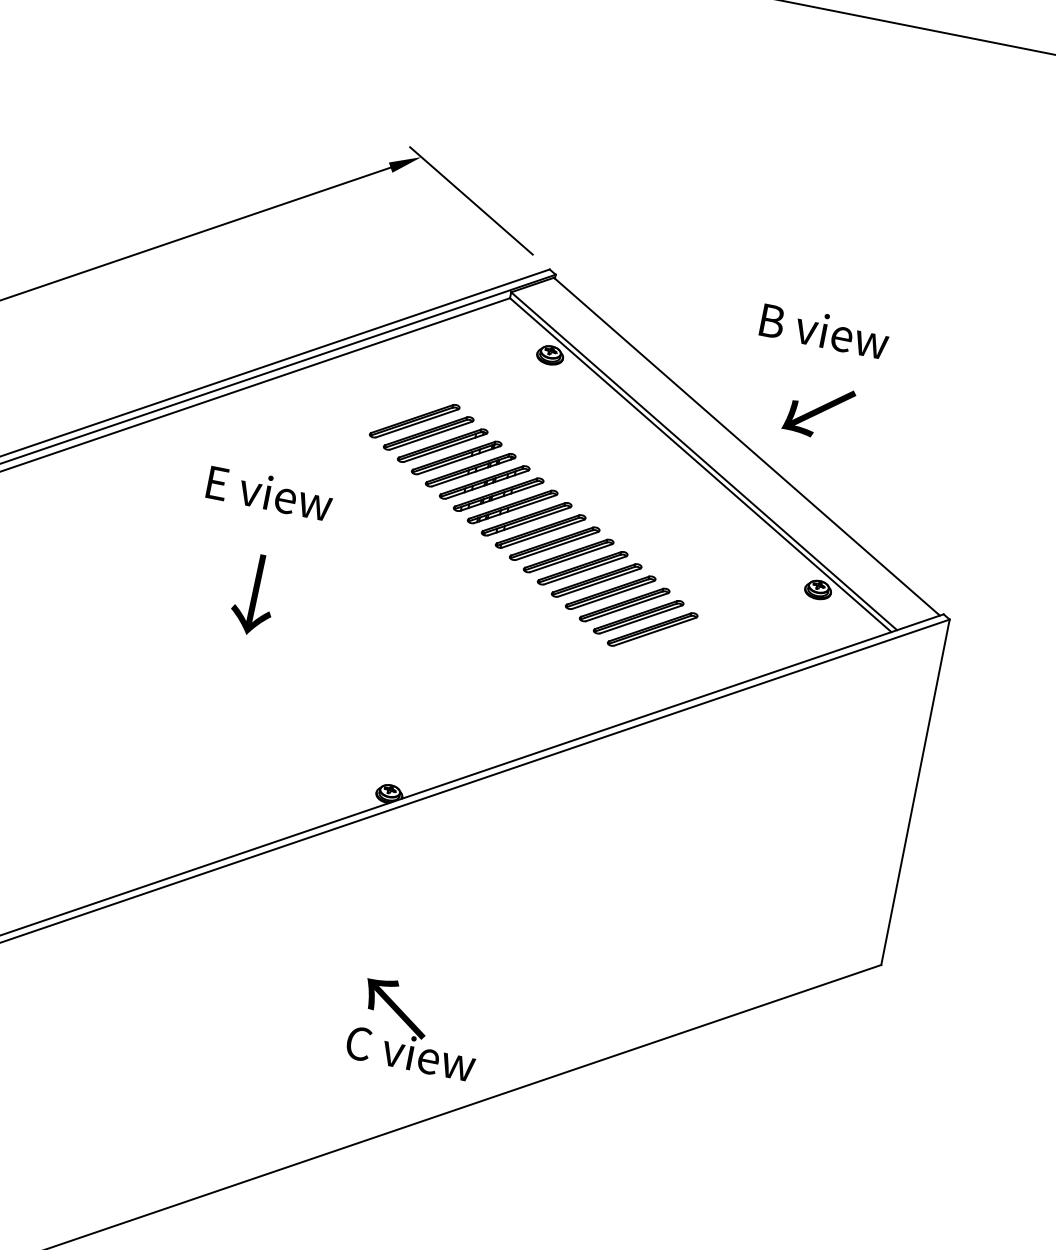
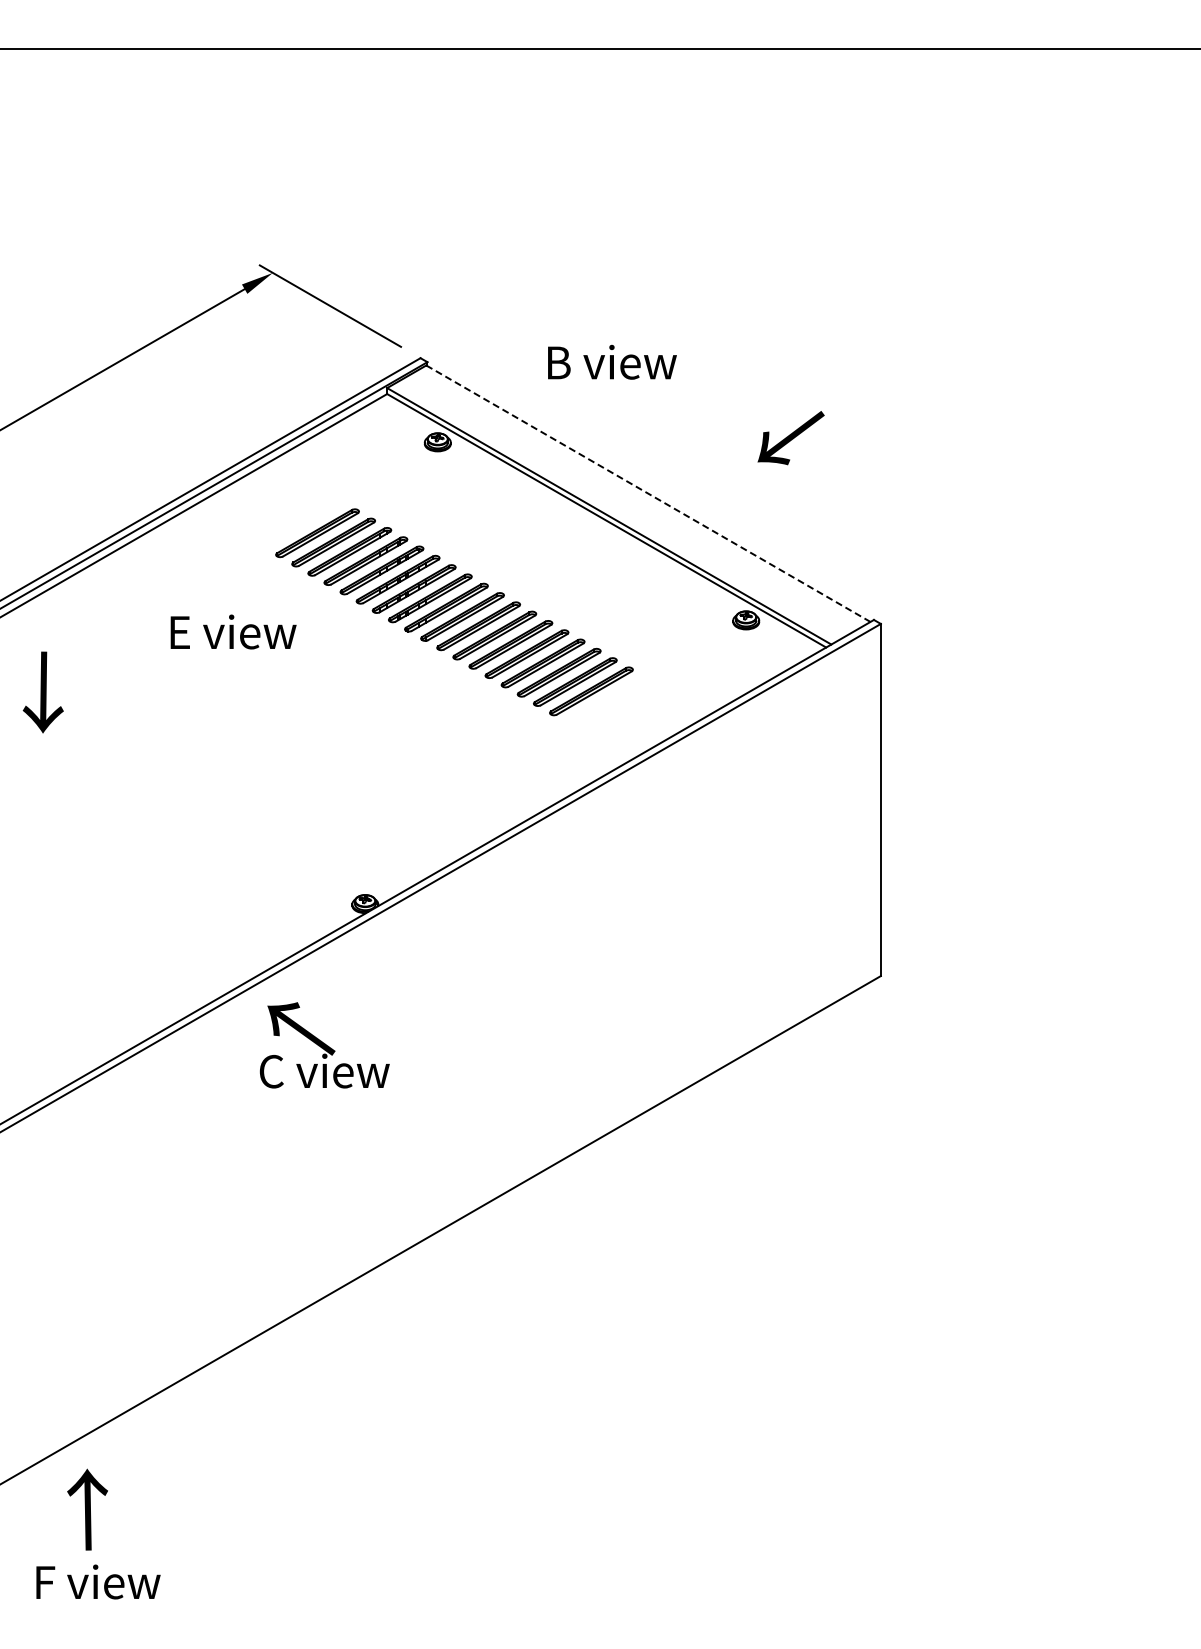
text: (825, 330) -> (612, 361), moved
text: (818, 411) -> (790, 438), moved
line: (747, 446) -> (648, 493), solid -> dashed
text: (270, 492) -> (233, 631), moved
text: (253, 594) -> (42, 692), moved
text: (415, 1028) -> (324, 1045), moved

